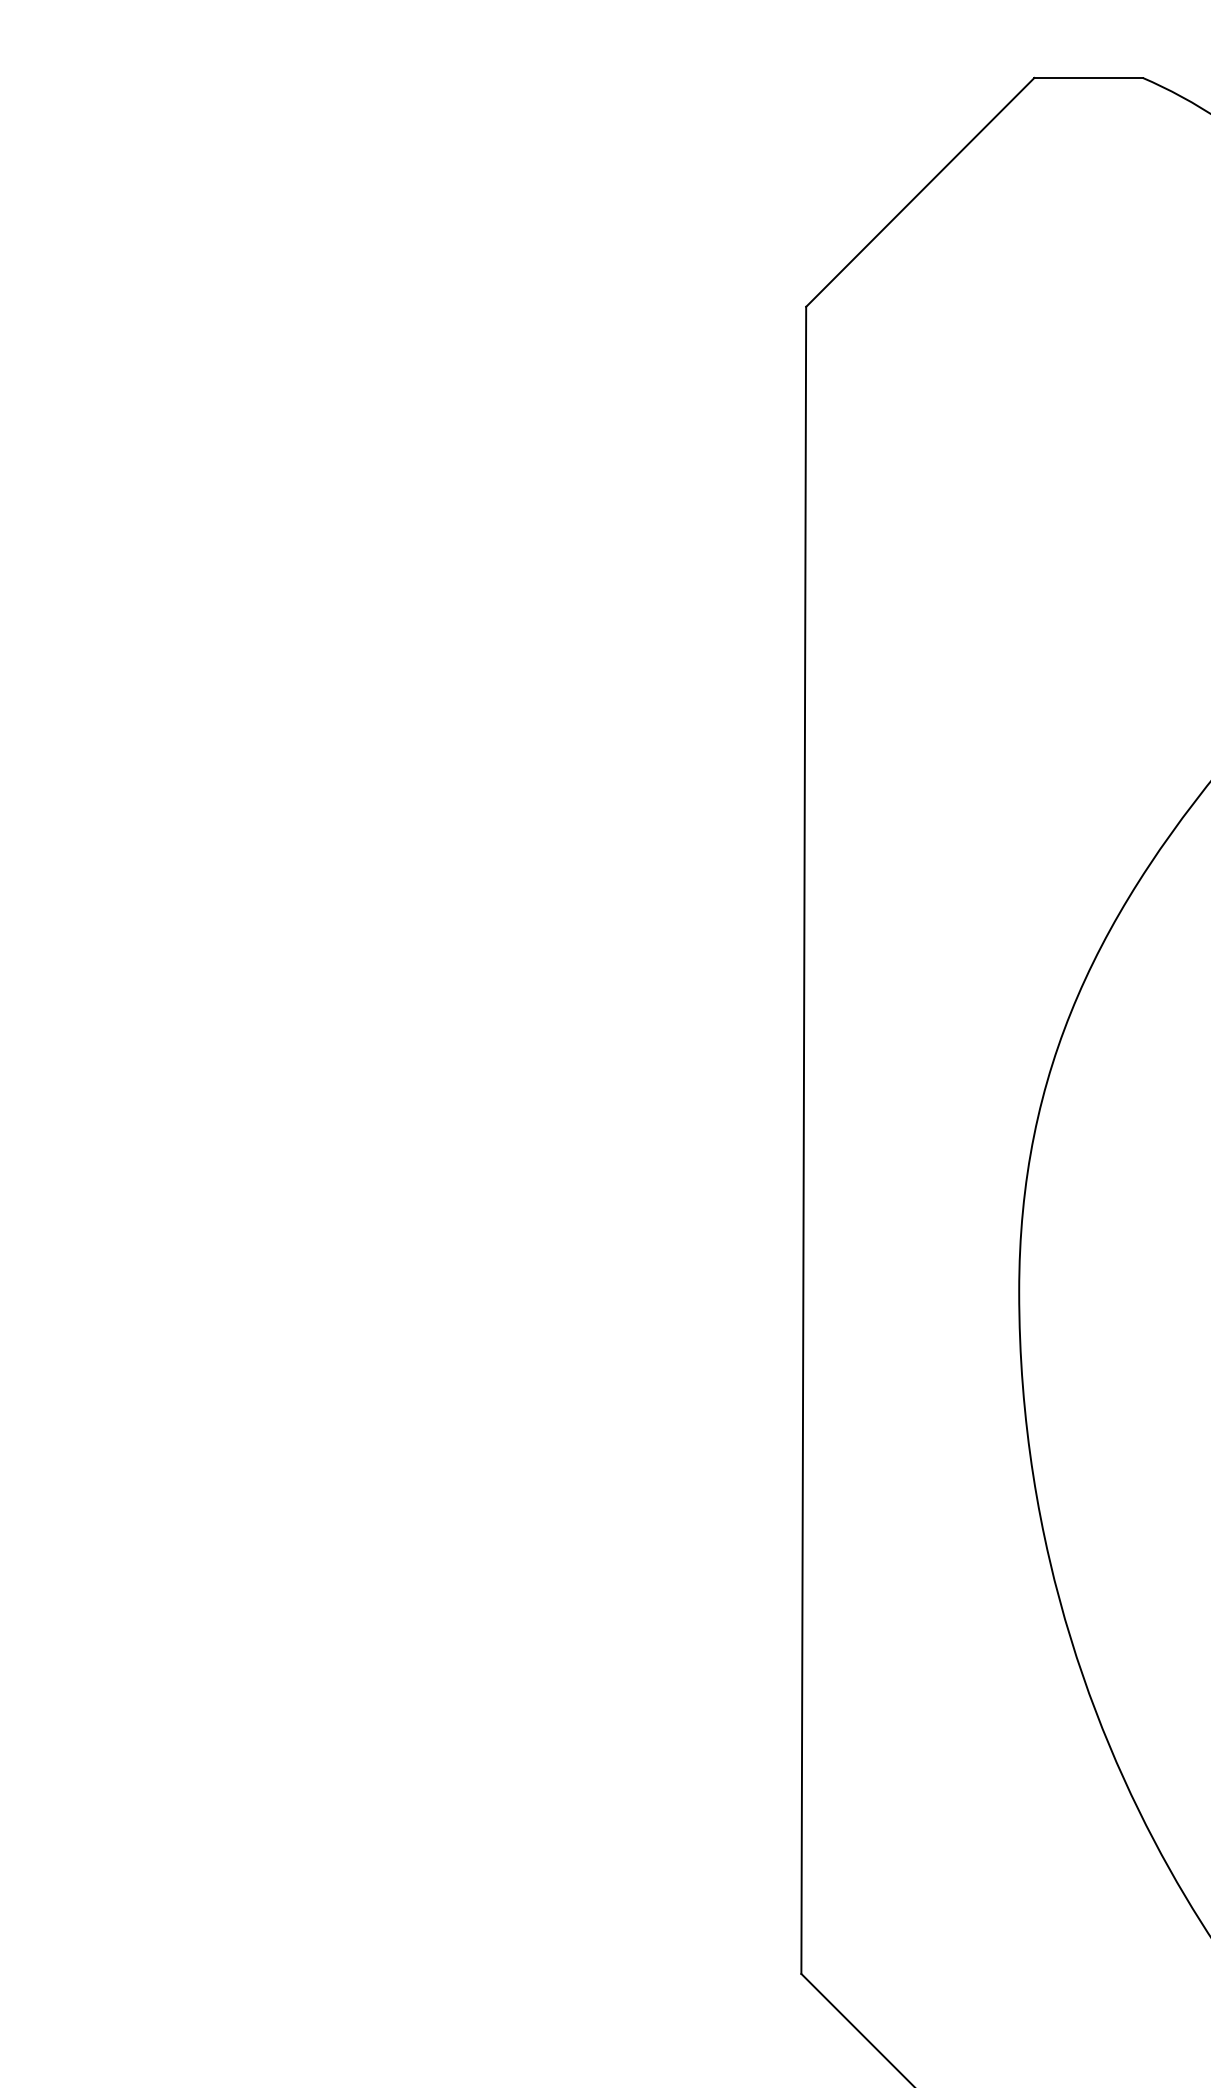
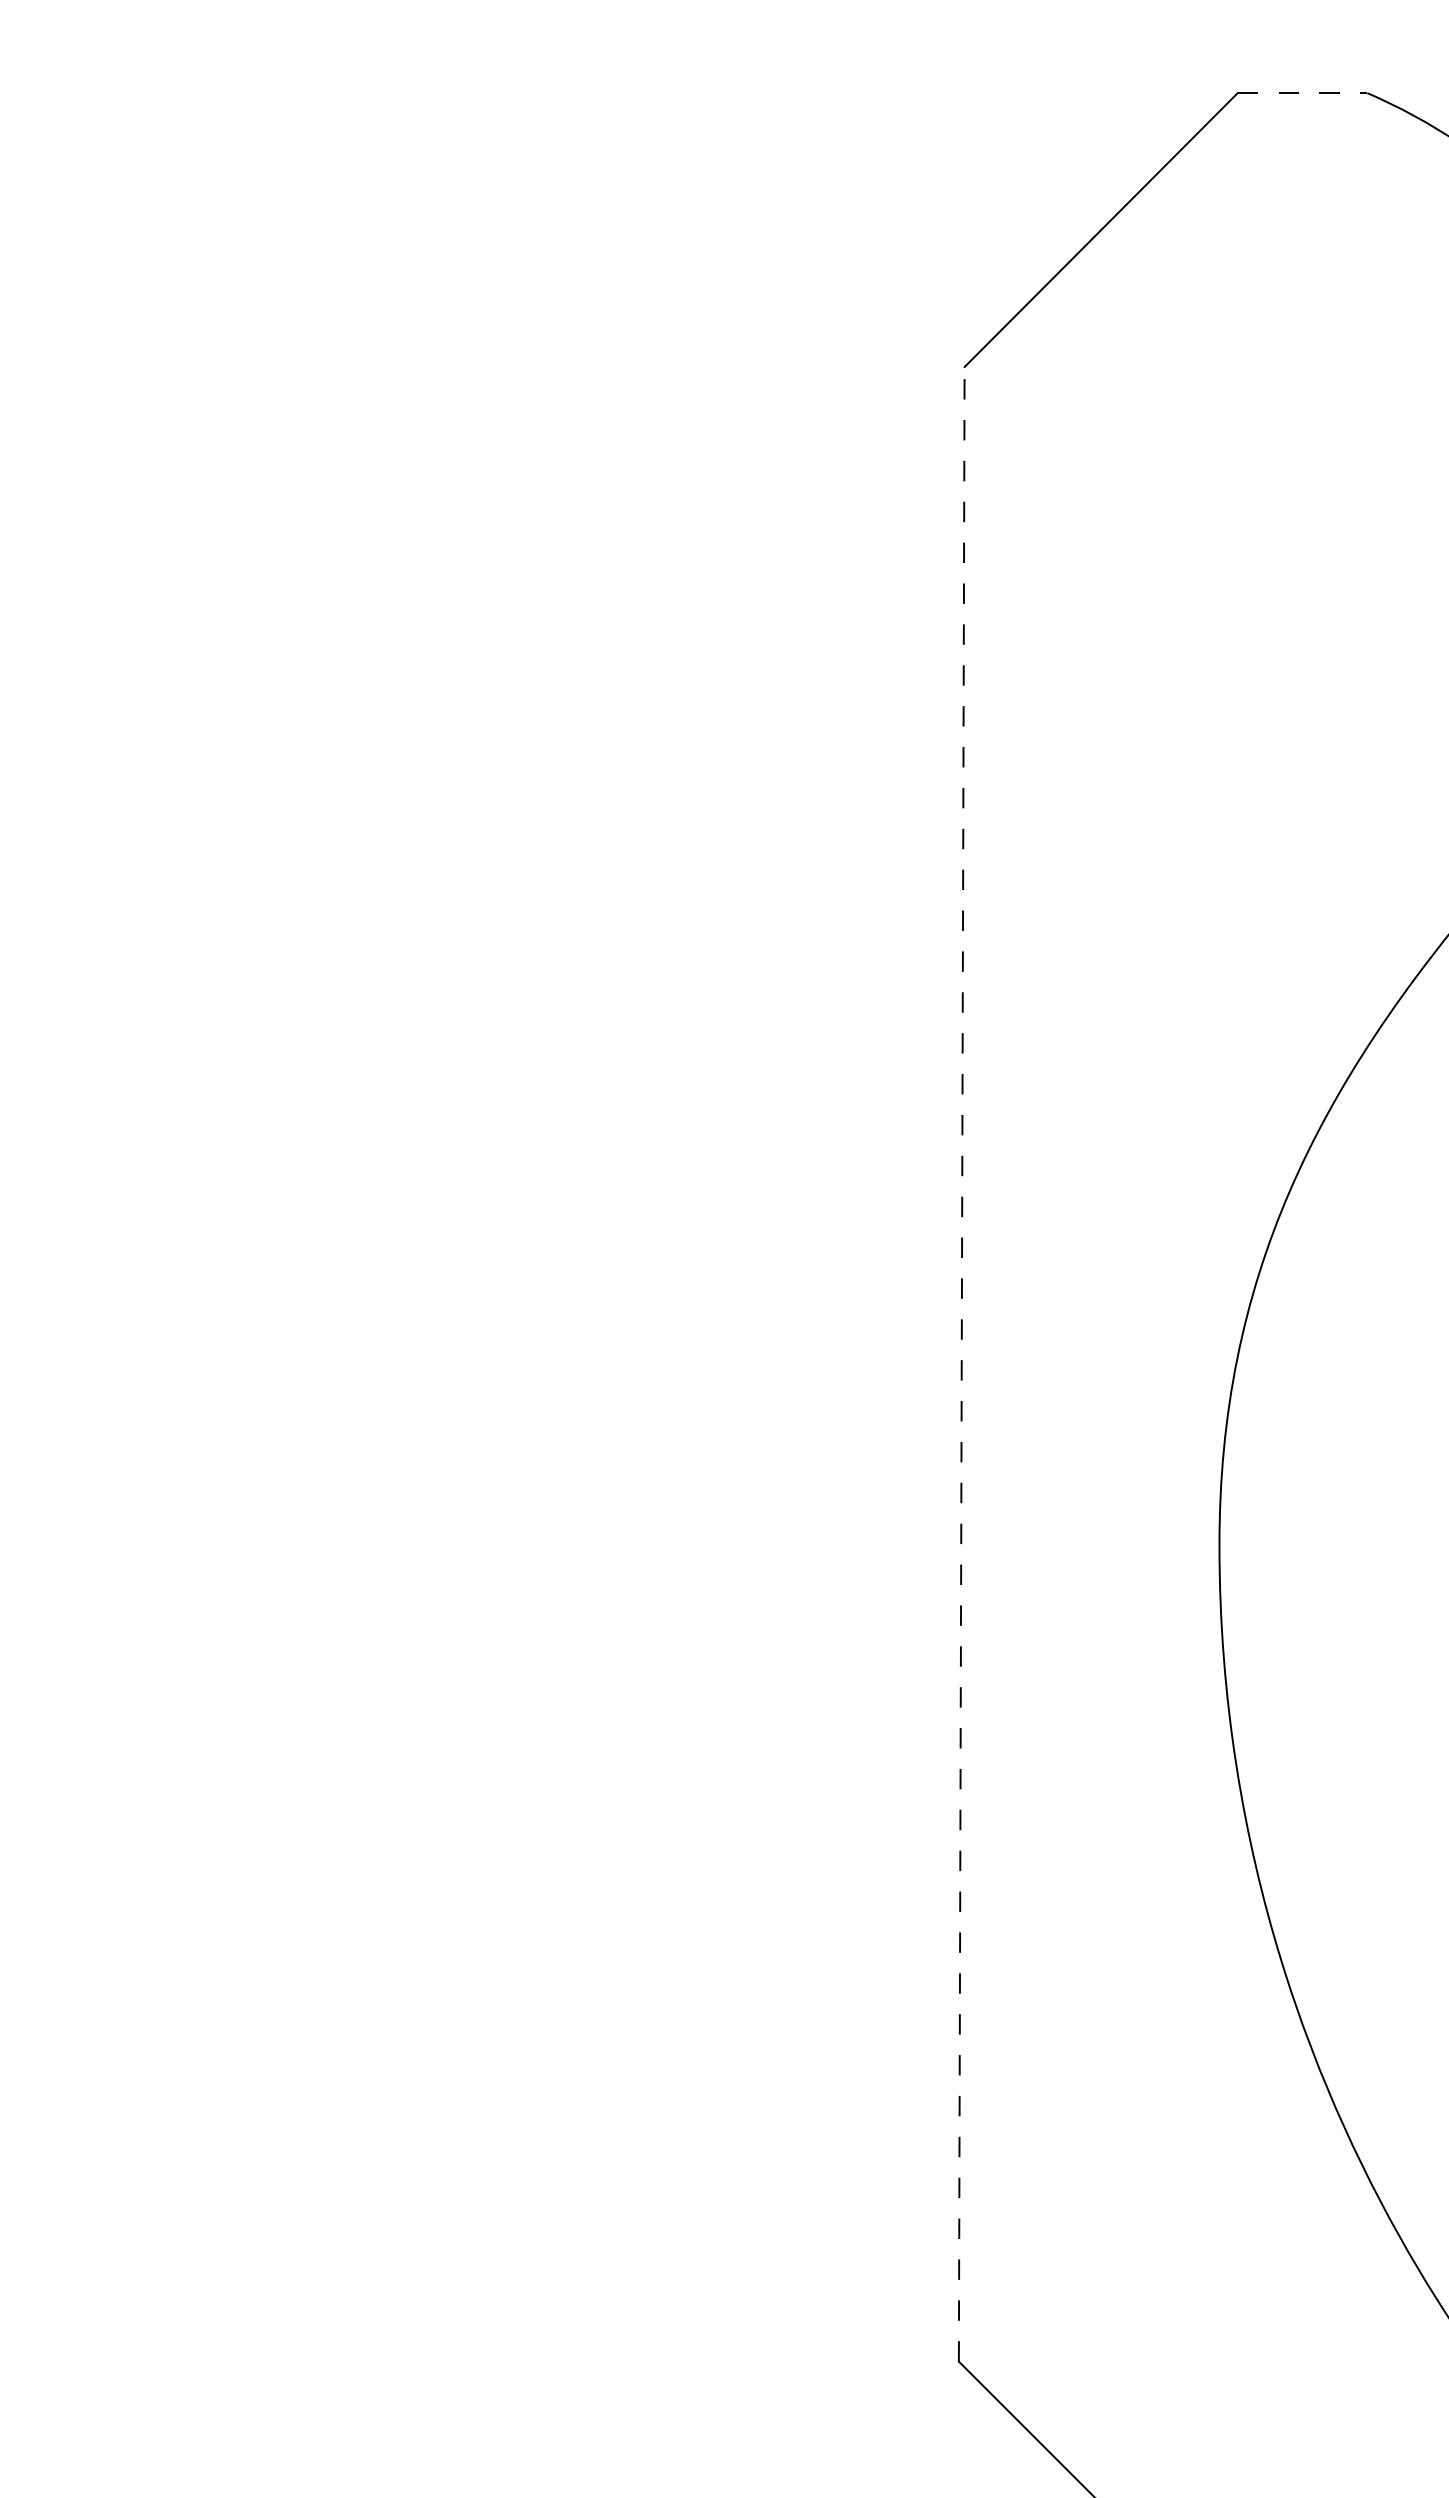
line: (1088, 78) -> (1302, 93), solid -> dashed
line: (803, 1139) -> (961, 1363), solid -> dashed

